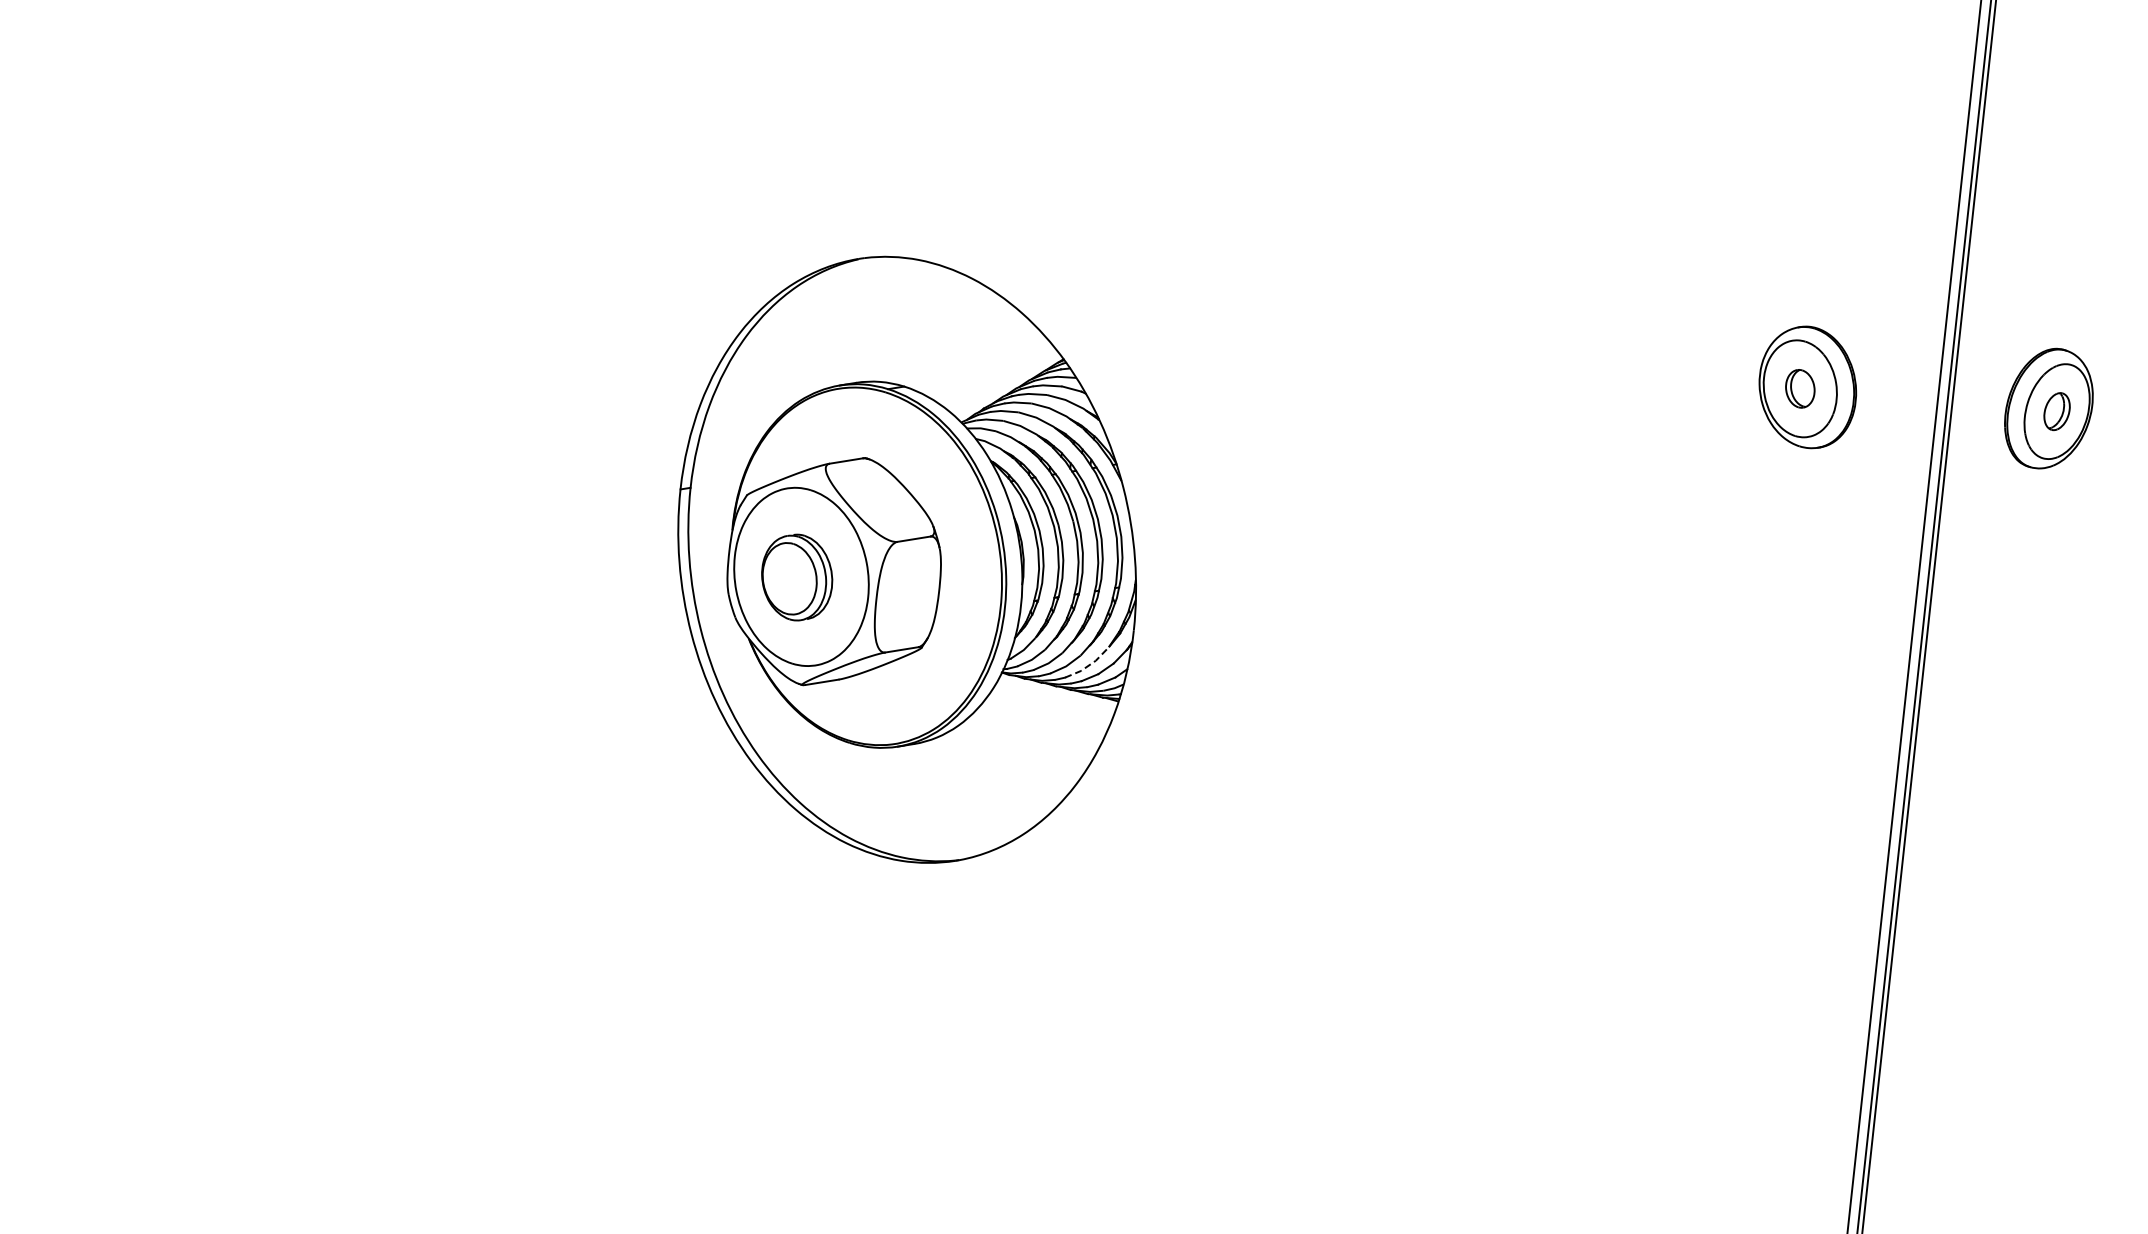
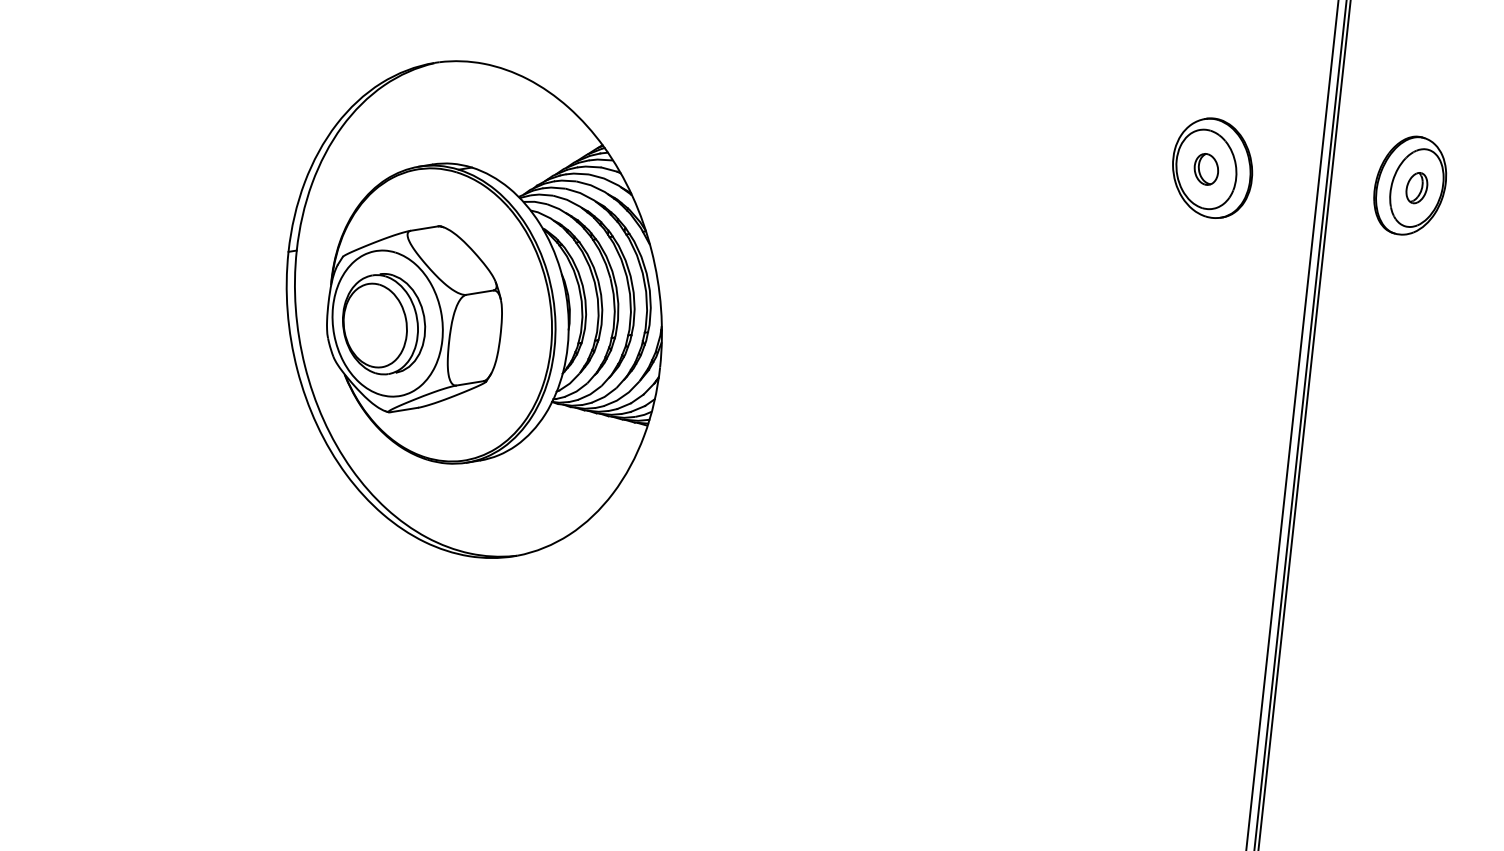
part: (797, 577) -> (384, 324), size x1.43
line: (1089, 665) -> (623, 396), dashed -> solid

